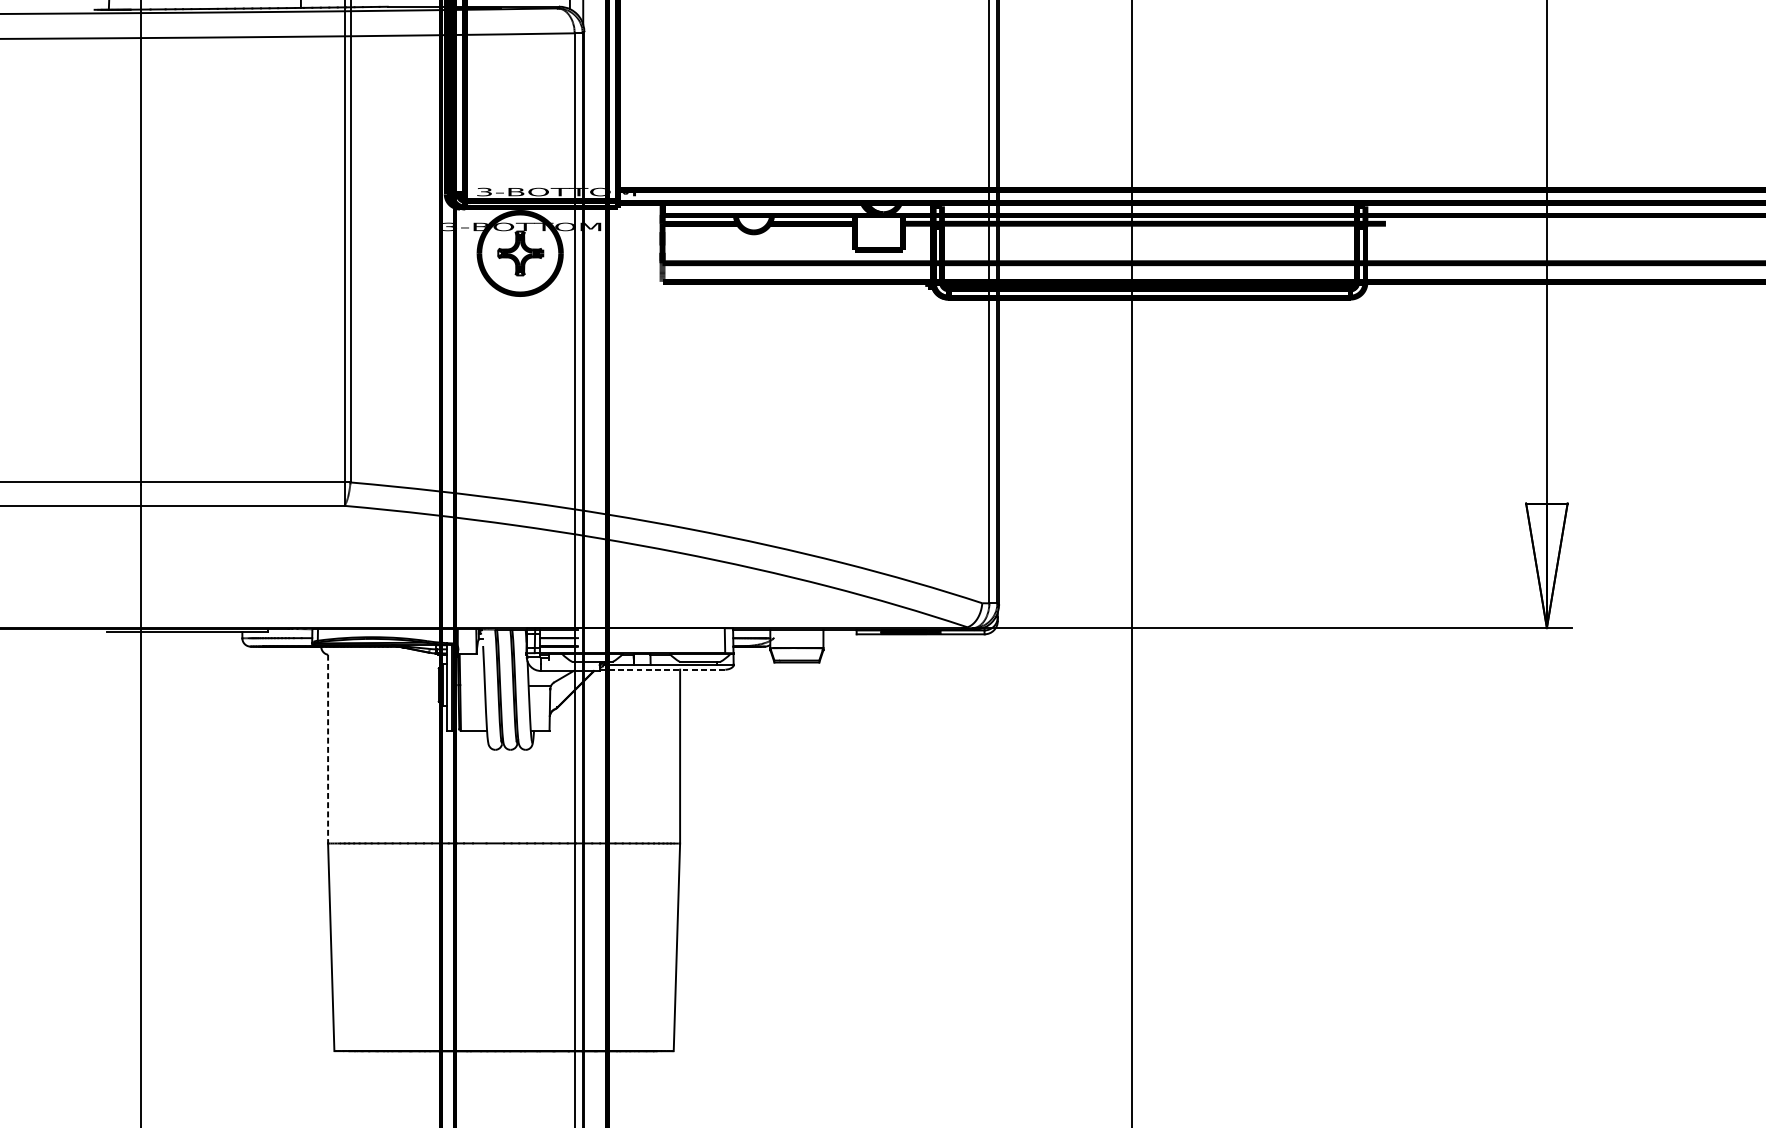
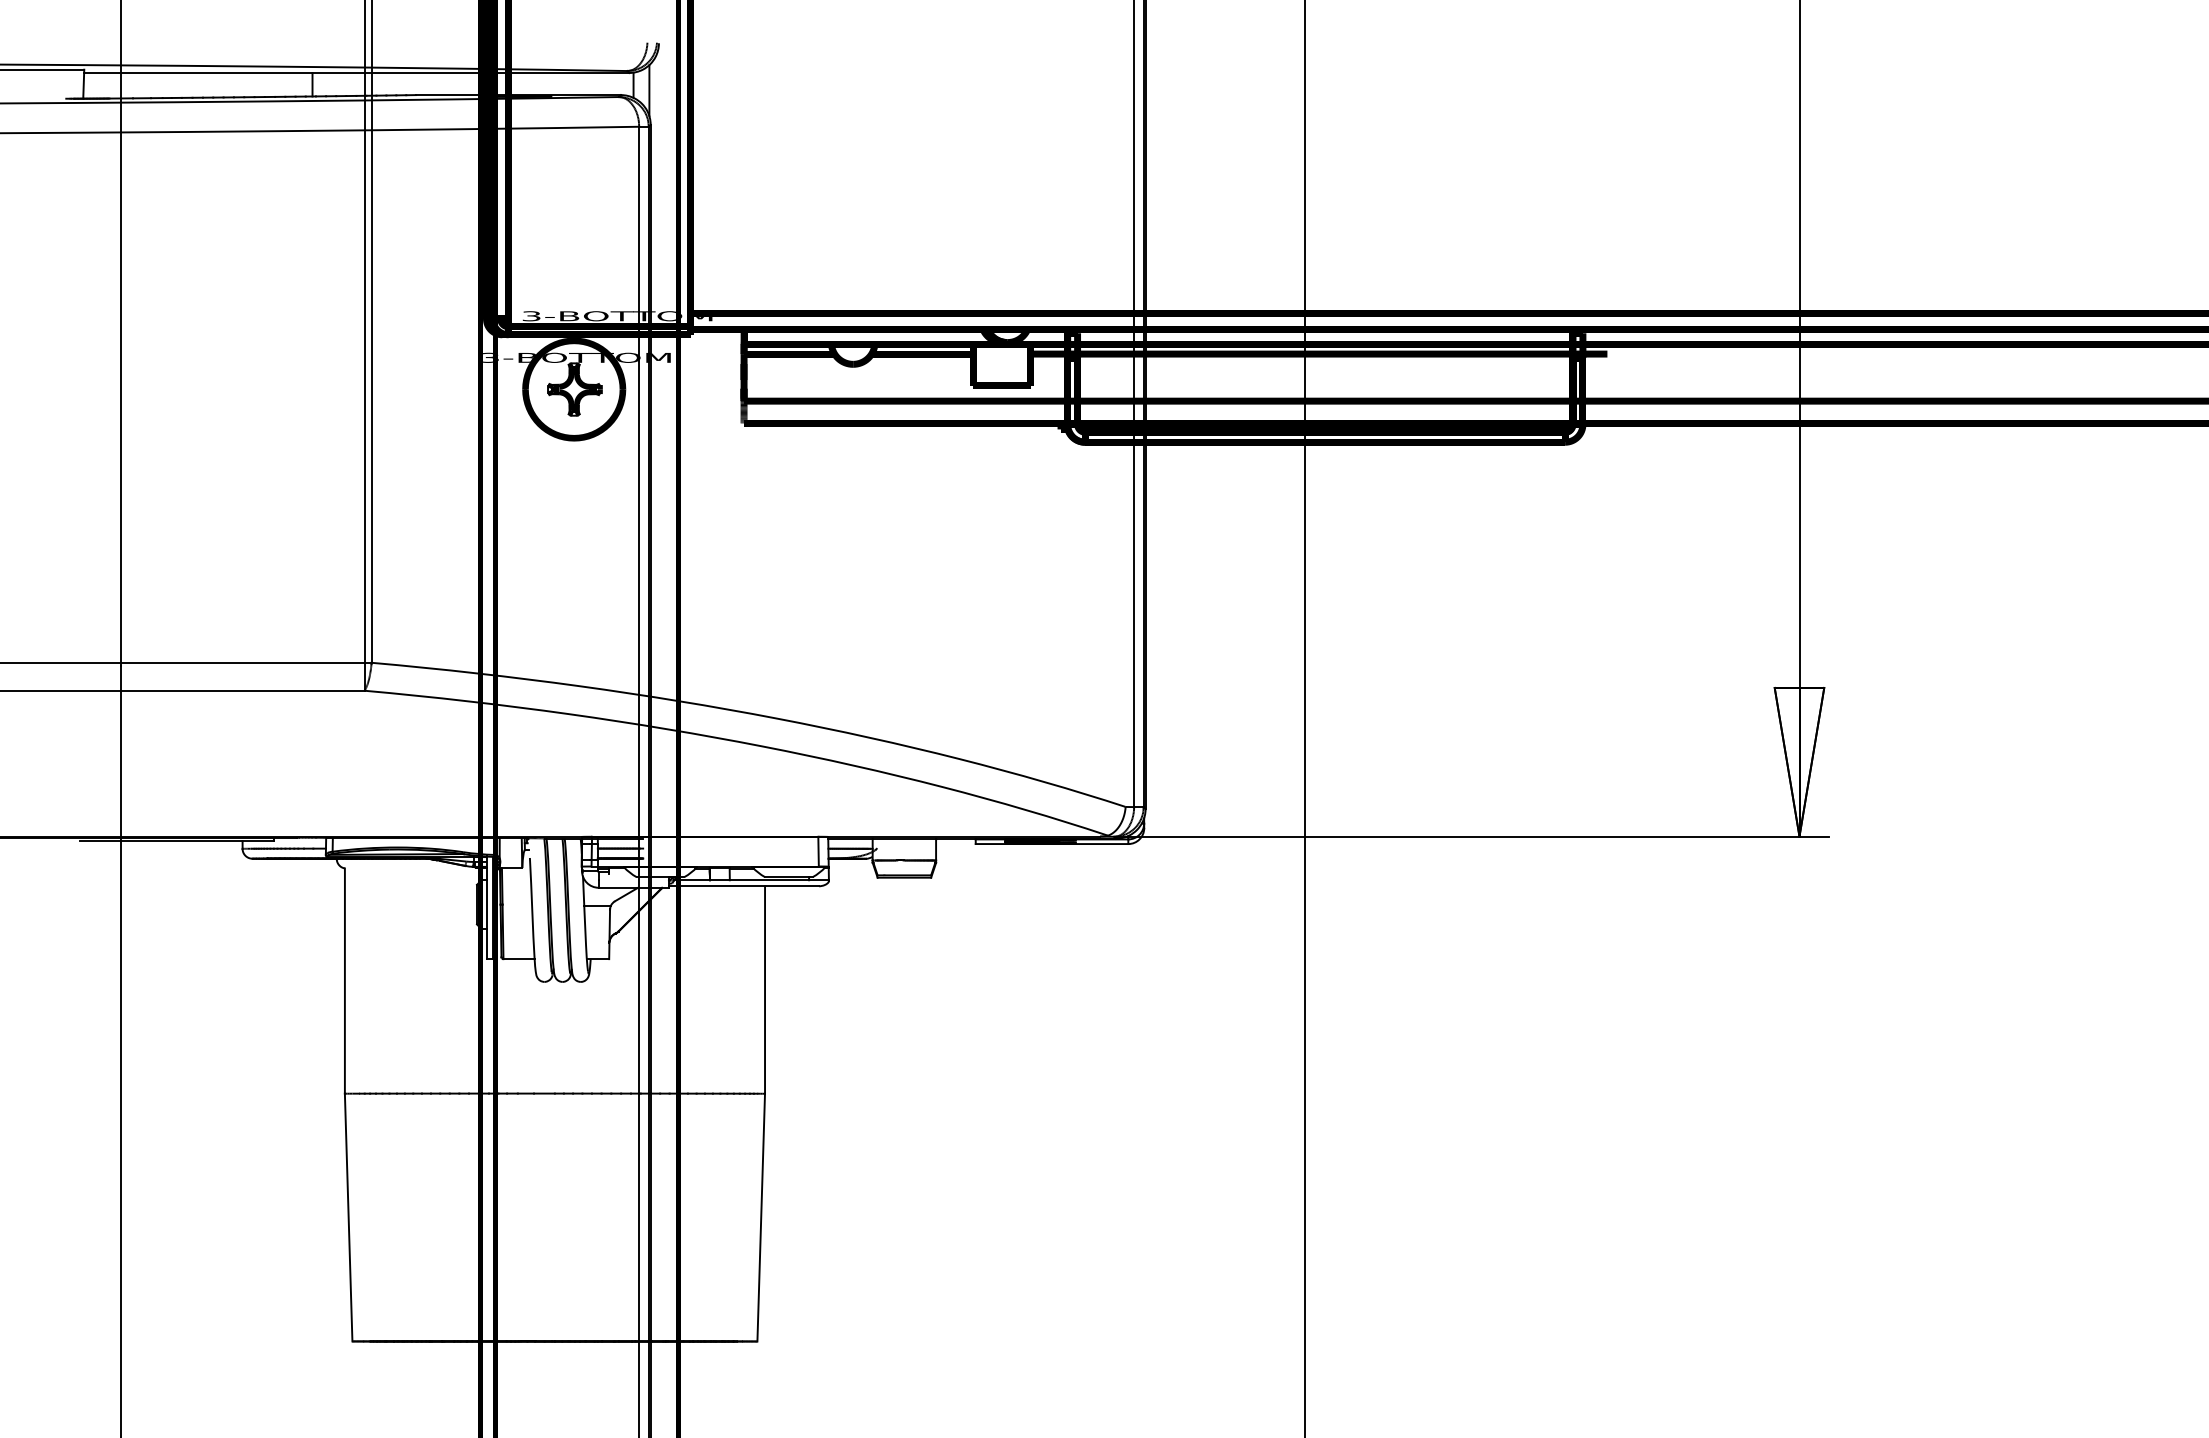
line: (662, 669) -> (744, 886), dashed -> solid
line: (327, 749) -> (344, 981), dashed -> solid

